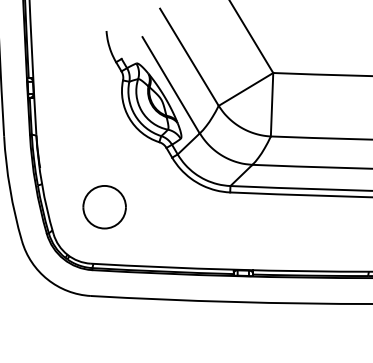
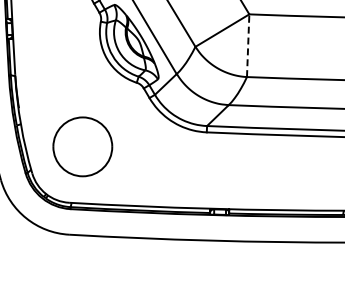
line: (272, 104) -> (248, 45), solid -> dashed
part: (104, 207) -> (82, 147), size x1.4

